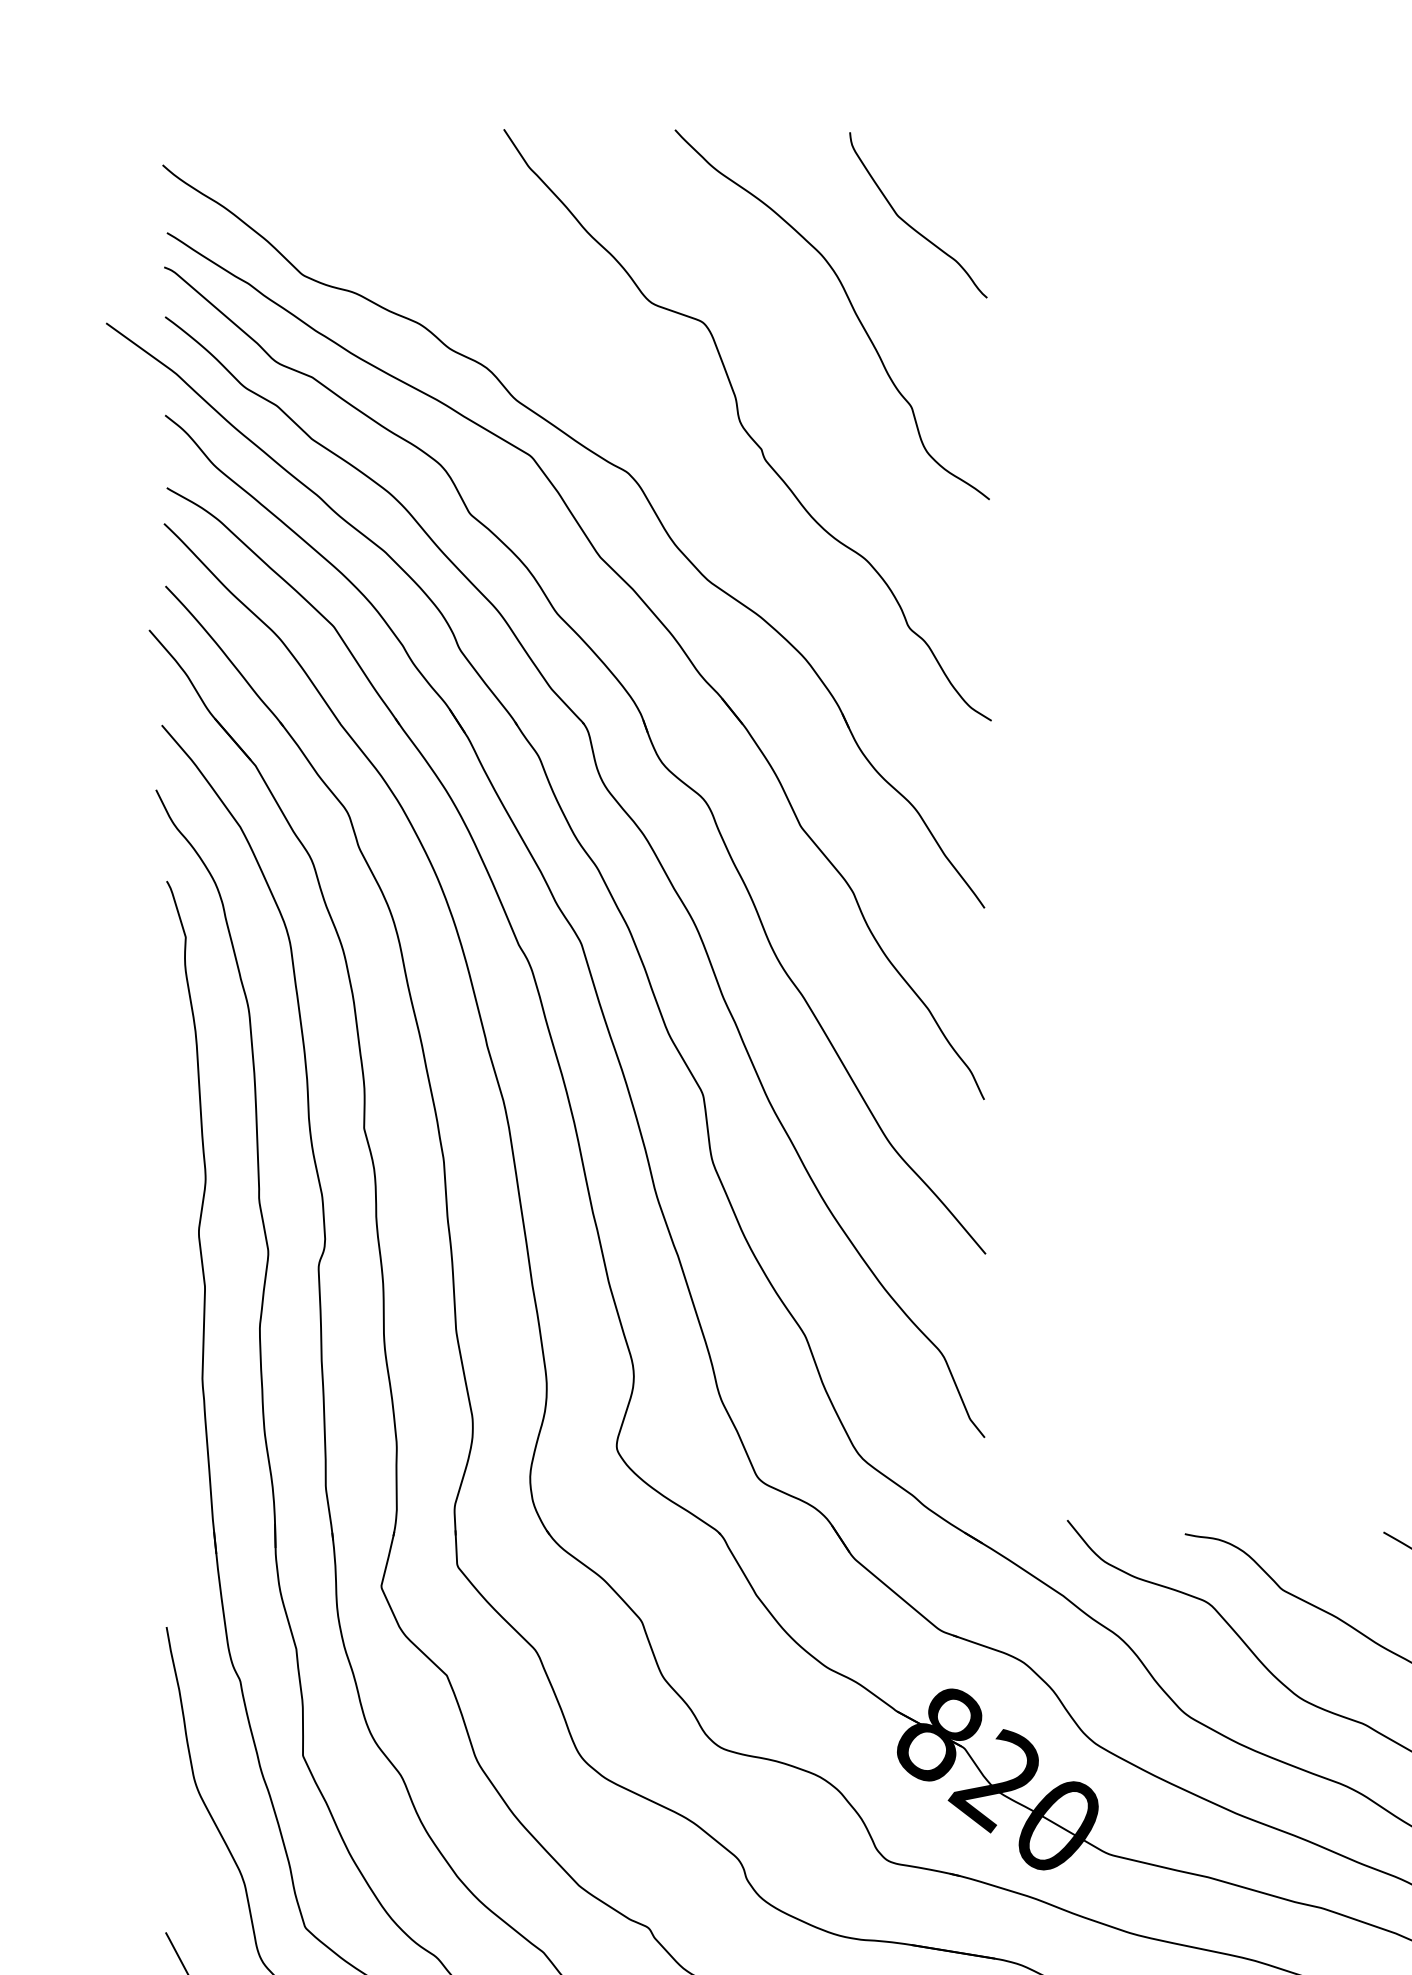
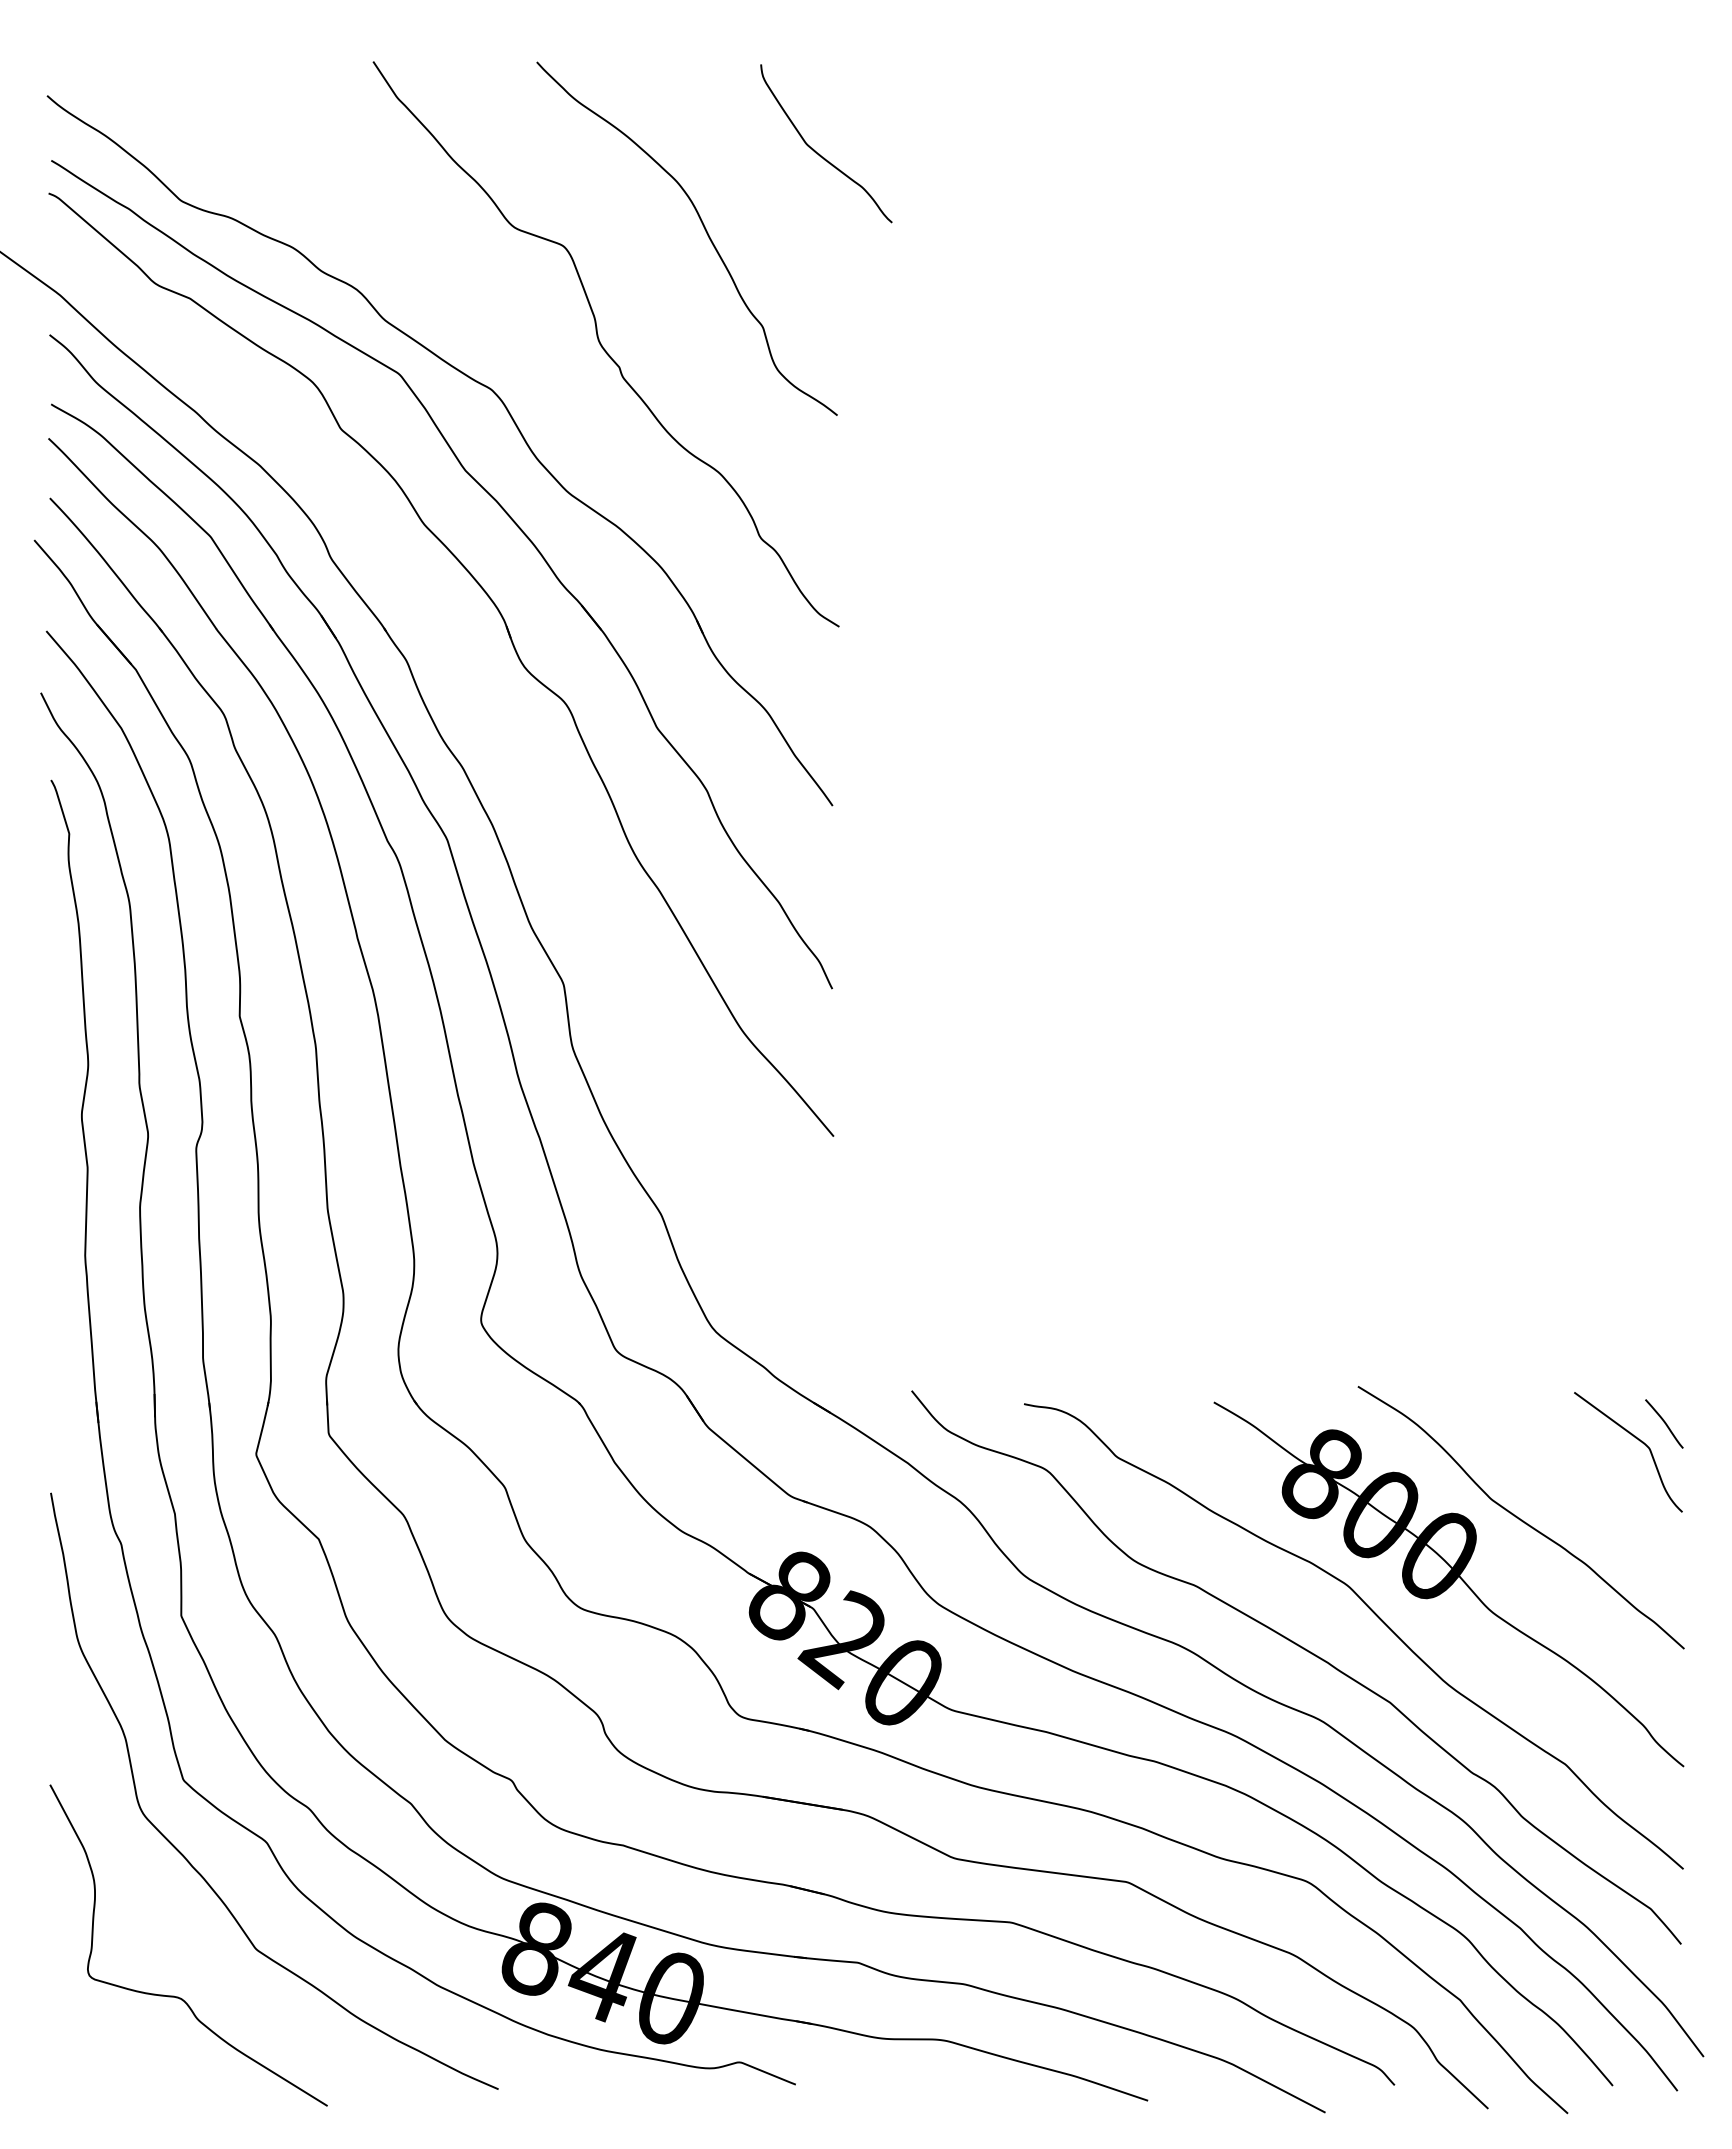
curve: (911, 225) -> (819, 153), moved
part: (638, 829) -> (501, 730), removed

